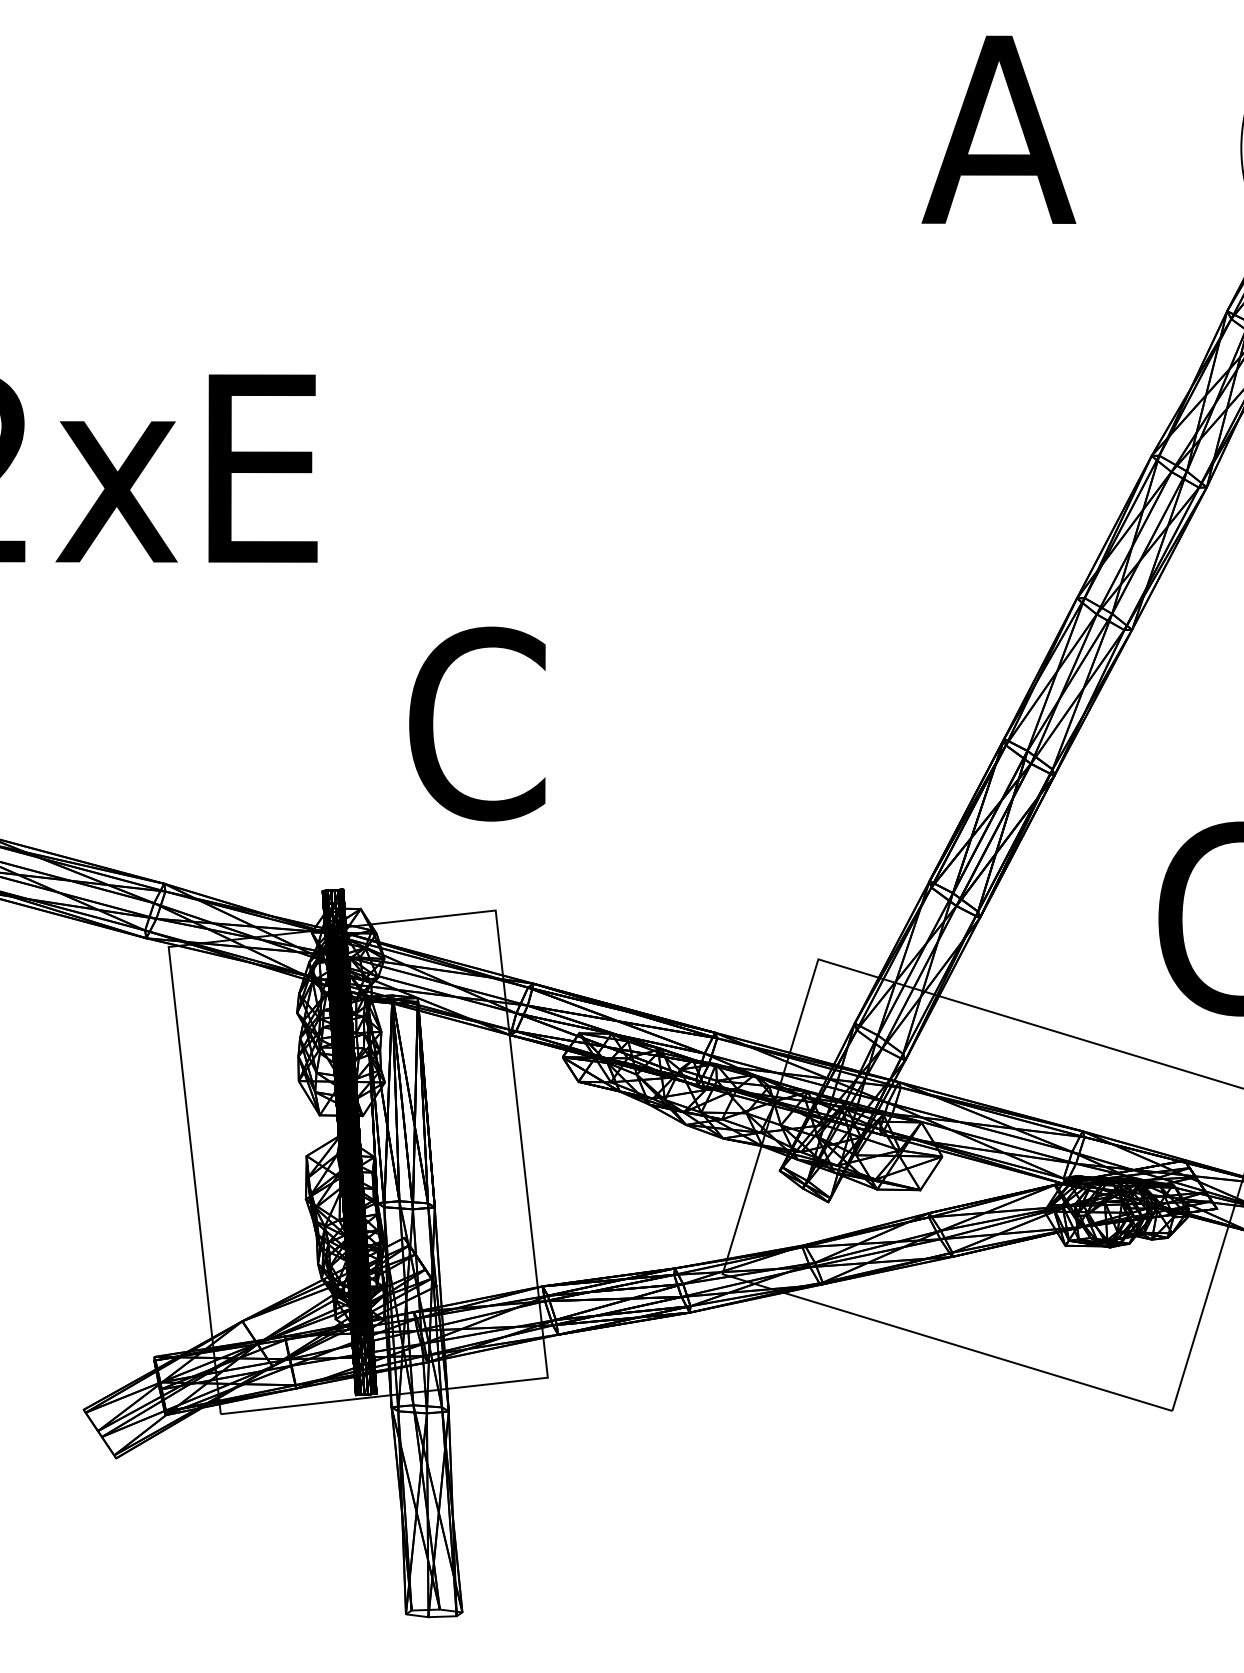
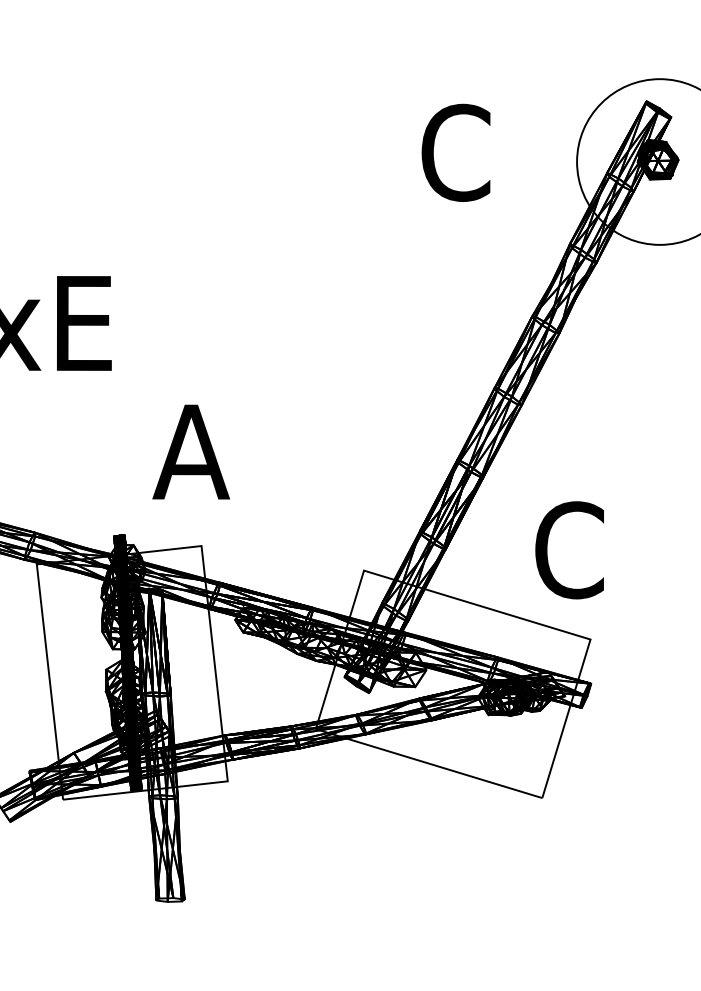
text: (997, 129) -> (454, 152), A -> C
text: (475, 724) -> (191, 452), C -> A

